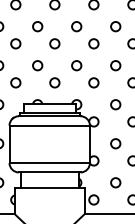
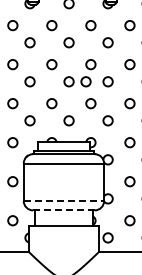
circle: (71, 43) -> (85, 81), added
line: (50, 163) -> (64, 201), solid -> dashed
line: (49, 172) -> (63, 210), solid -> dashed

